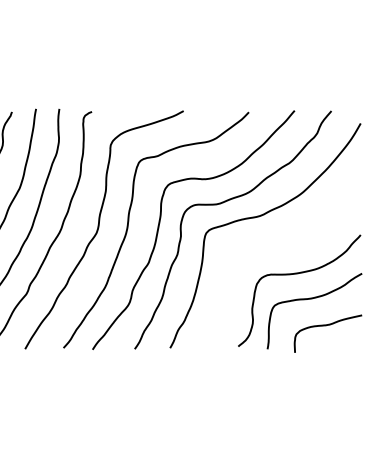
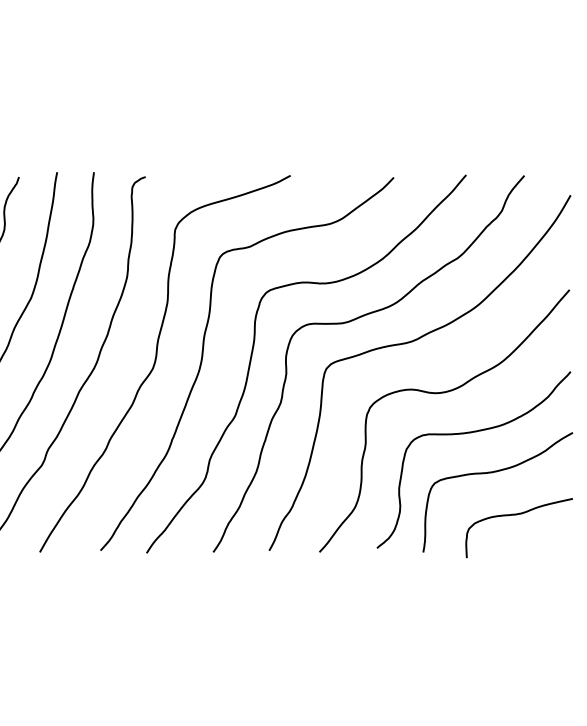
curve: (279, 249) -> (442, 394), added

